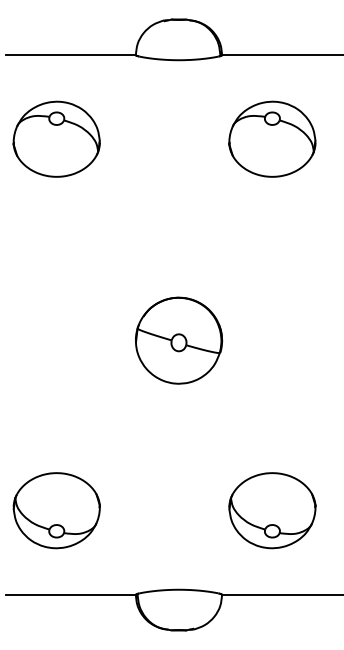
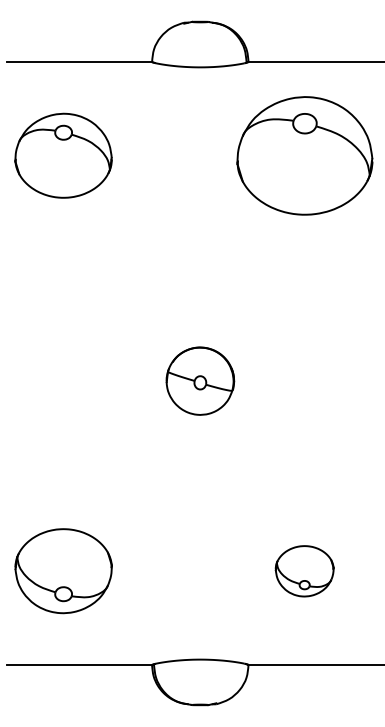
part: (272, 139) -> (304, 155), size x1.4
part: (179, 341) -> (200, 381), size x0.7
part: (272, 510) -> (304, 571), size x0.6

